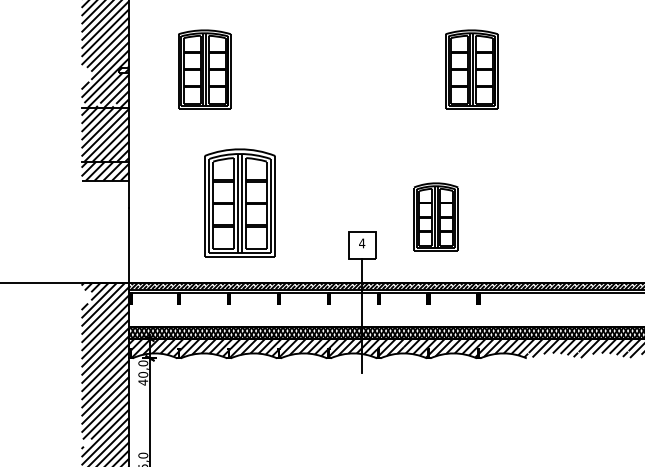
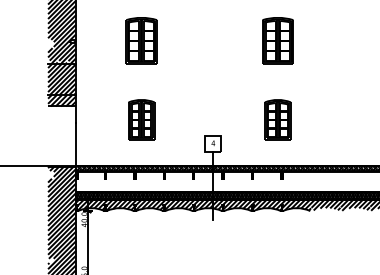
part: (204, 68) -> (141, 40), moved
part: (240, 202) -> (141, 119), size x0.62
part: (435, 216) -> (277, 119), moved

